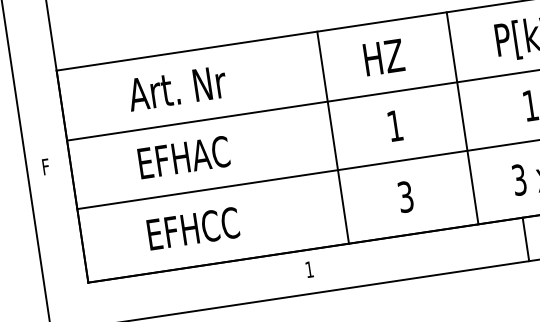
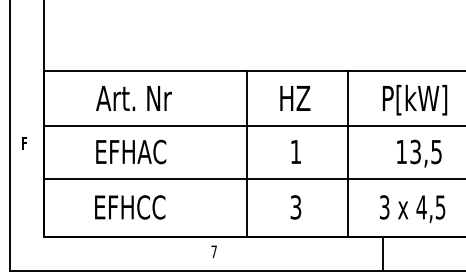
text: (308, 269) -> (213, 251), 1 -> 7

